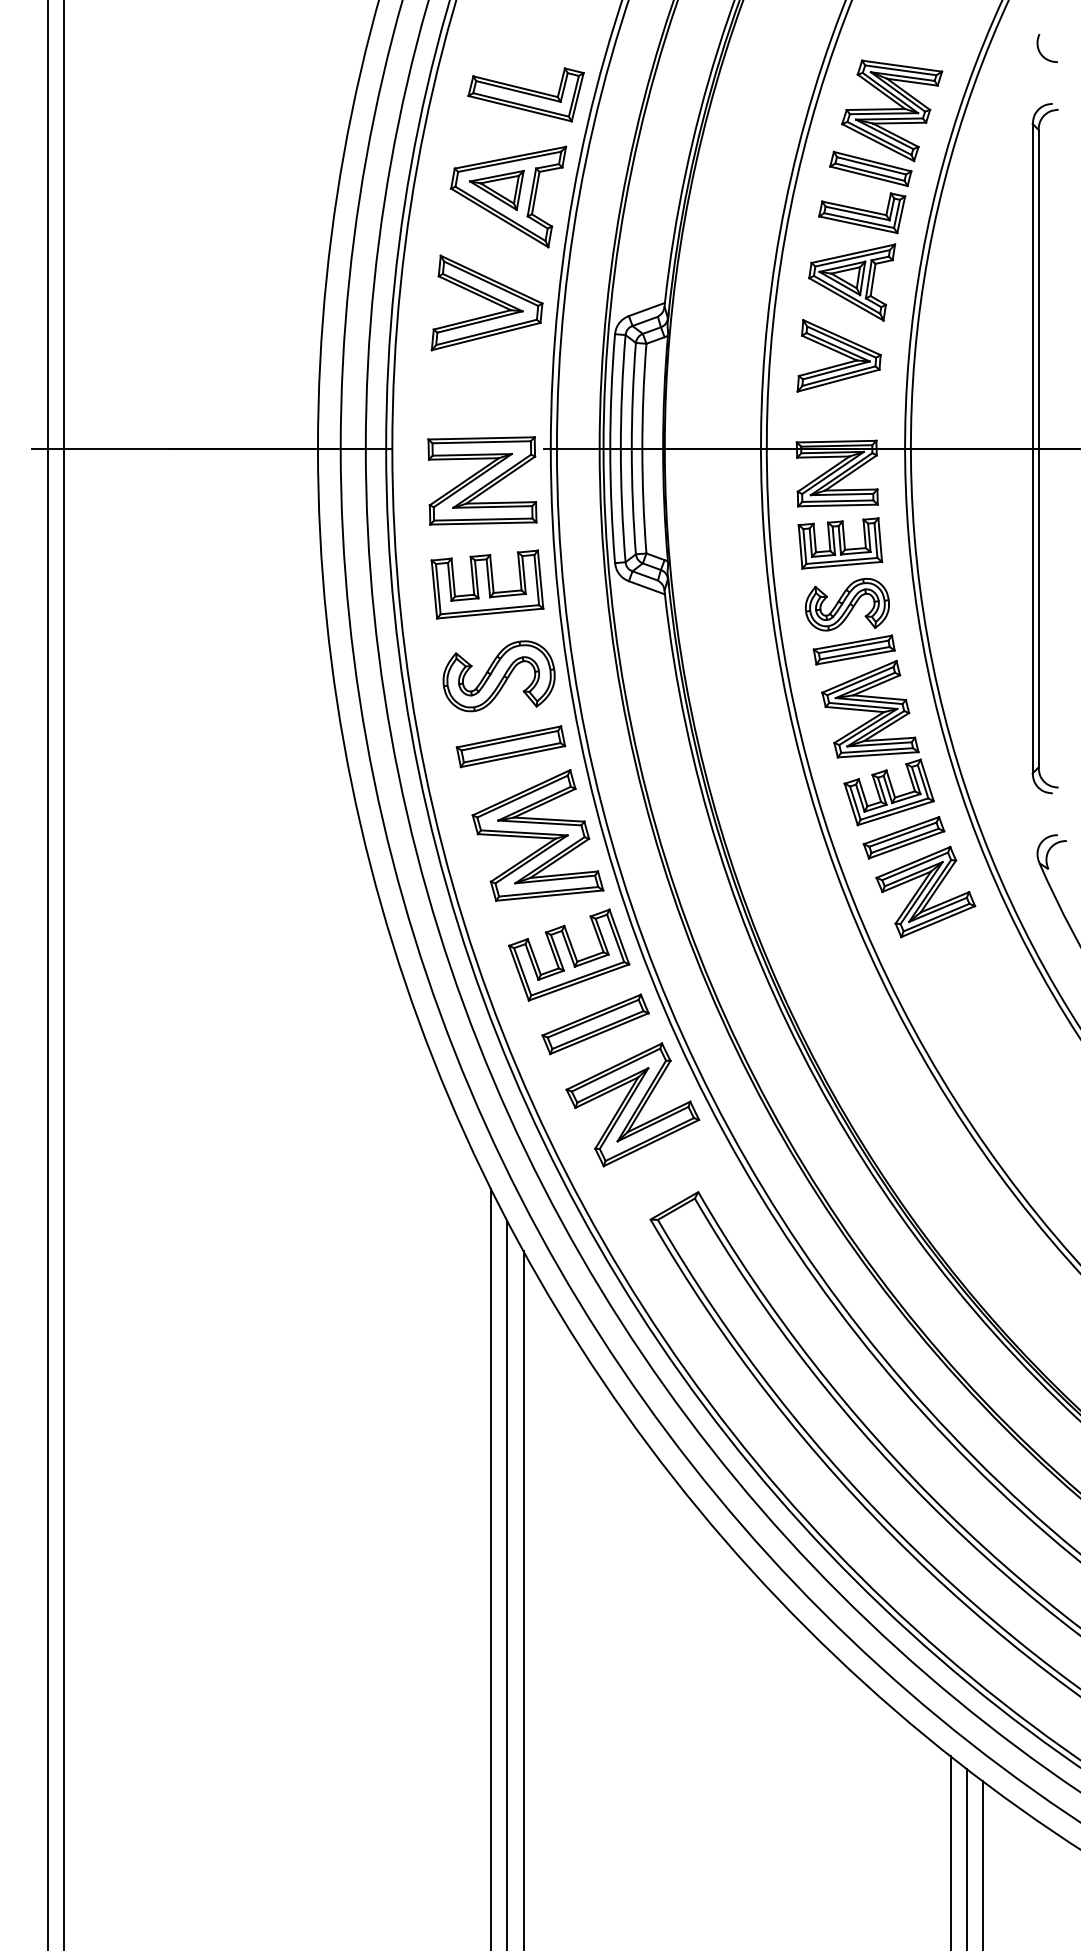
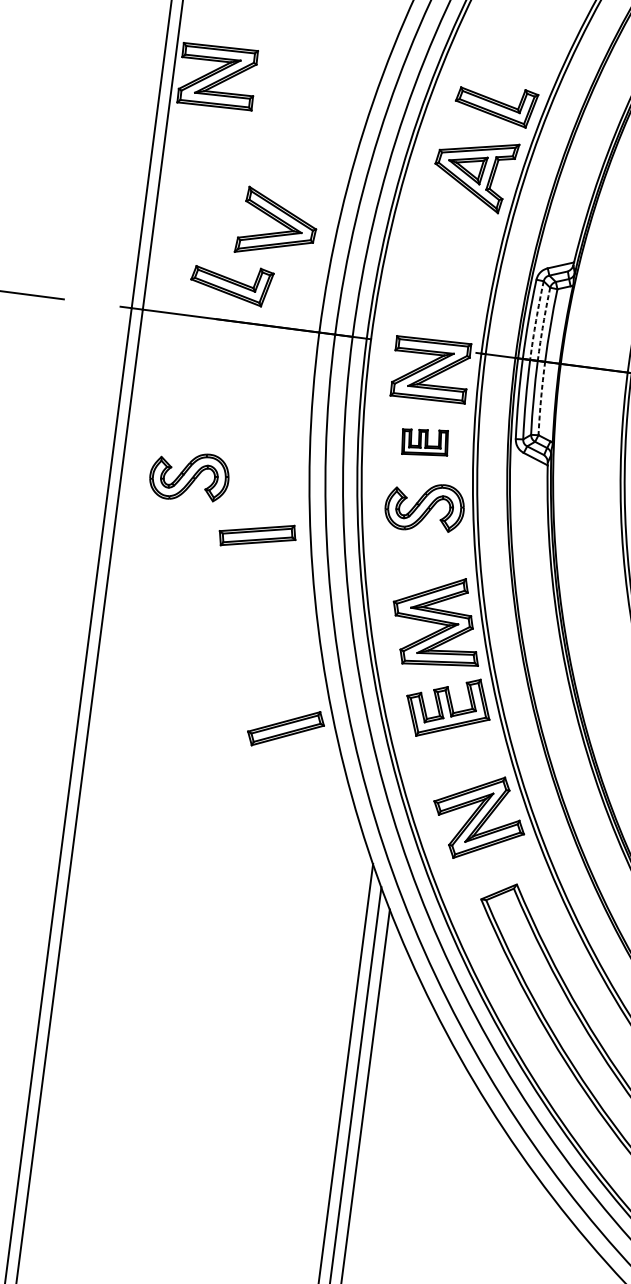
part: (127, 105) -> (217, 76), added
part: (486, 302) -> (277, 223), moved
arc: (622, 391) -> (536, 320), solid -> dashed
part: (184, 395) -> (231, 283), added
arc: (632, 395) -> (543, 323), solid -> dashed
arc: (643, 501) -> (541, 398), solid -> dashed
part: (487, 584) -> (425, 442), size x0.6
part: (160, 676) -> (189, 476), added
part: (510, 746) -> (257, 535), moved
part: (595, 1024) -> (285, 728), moved

